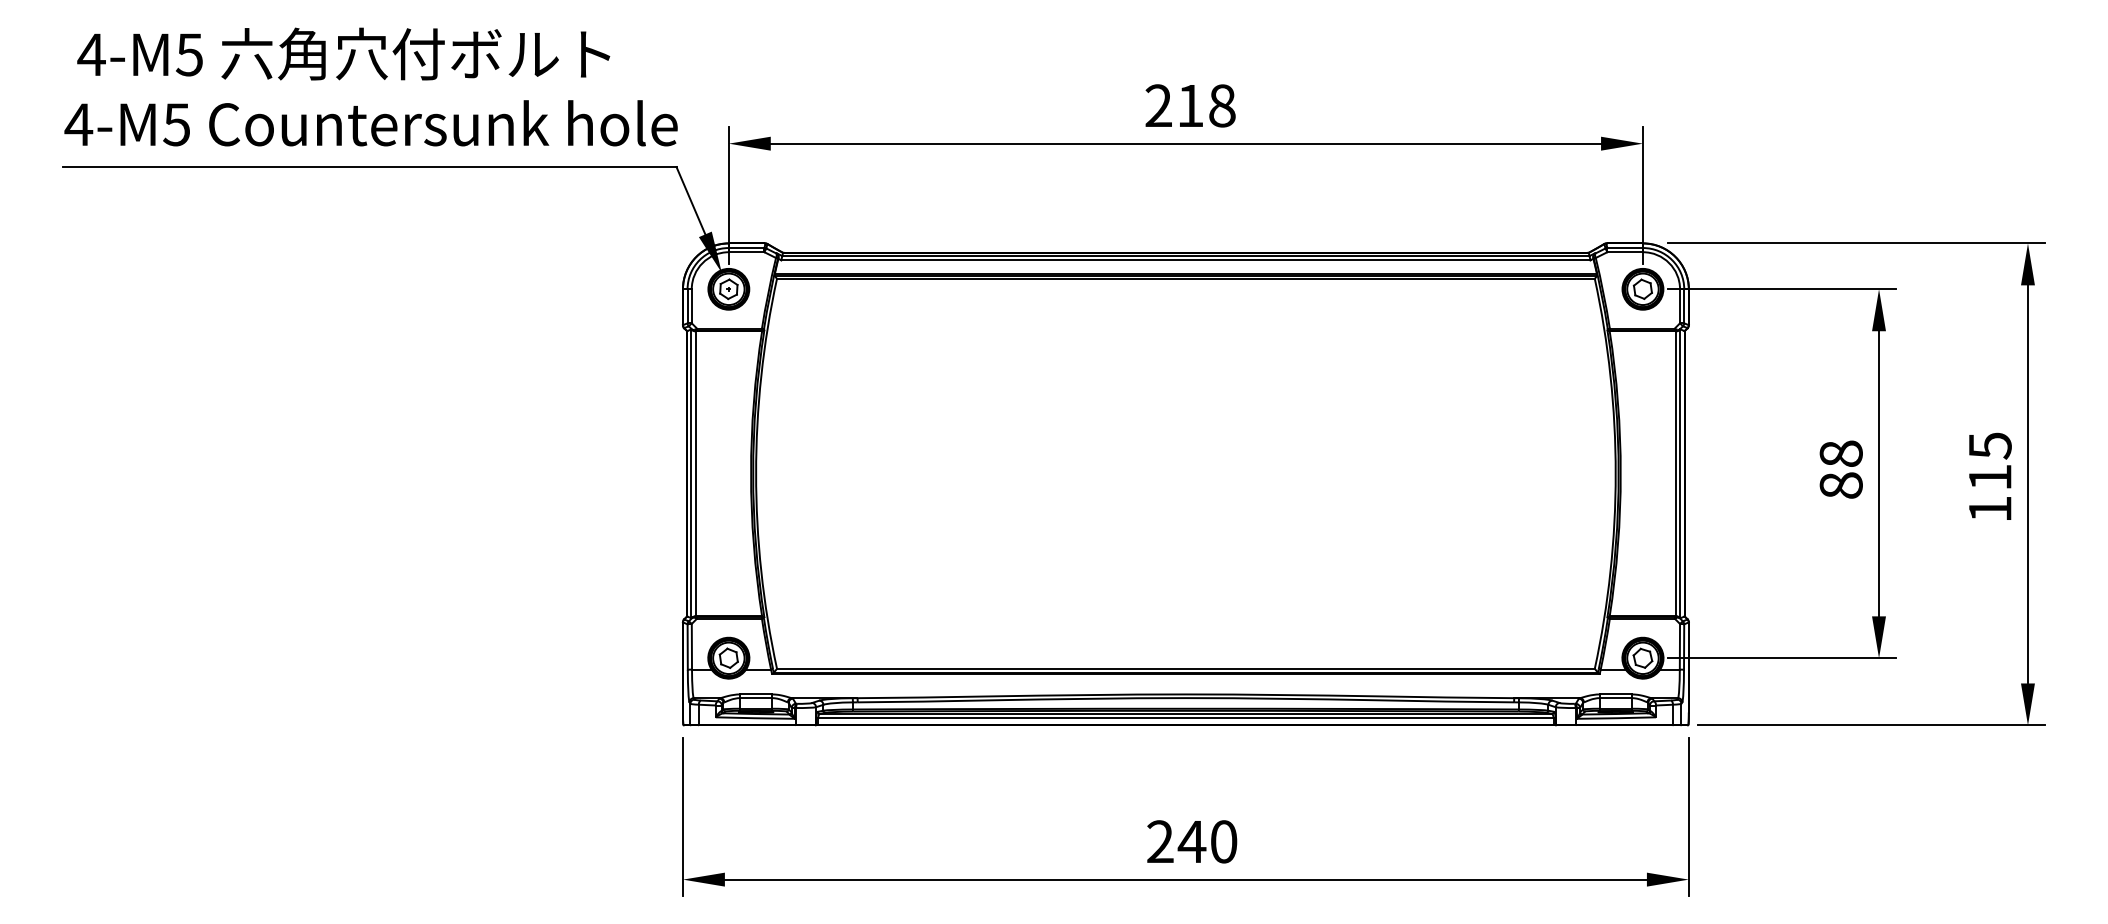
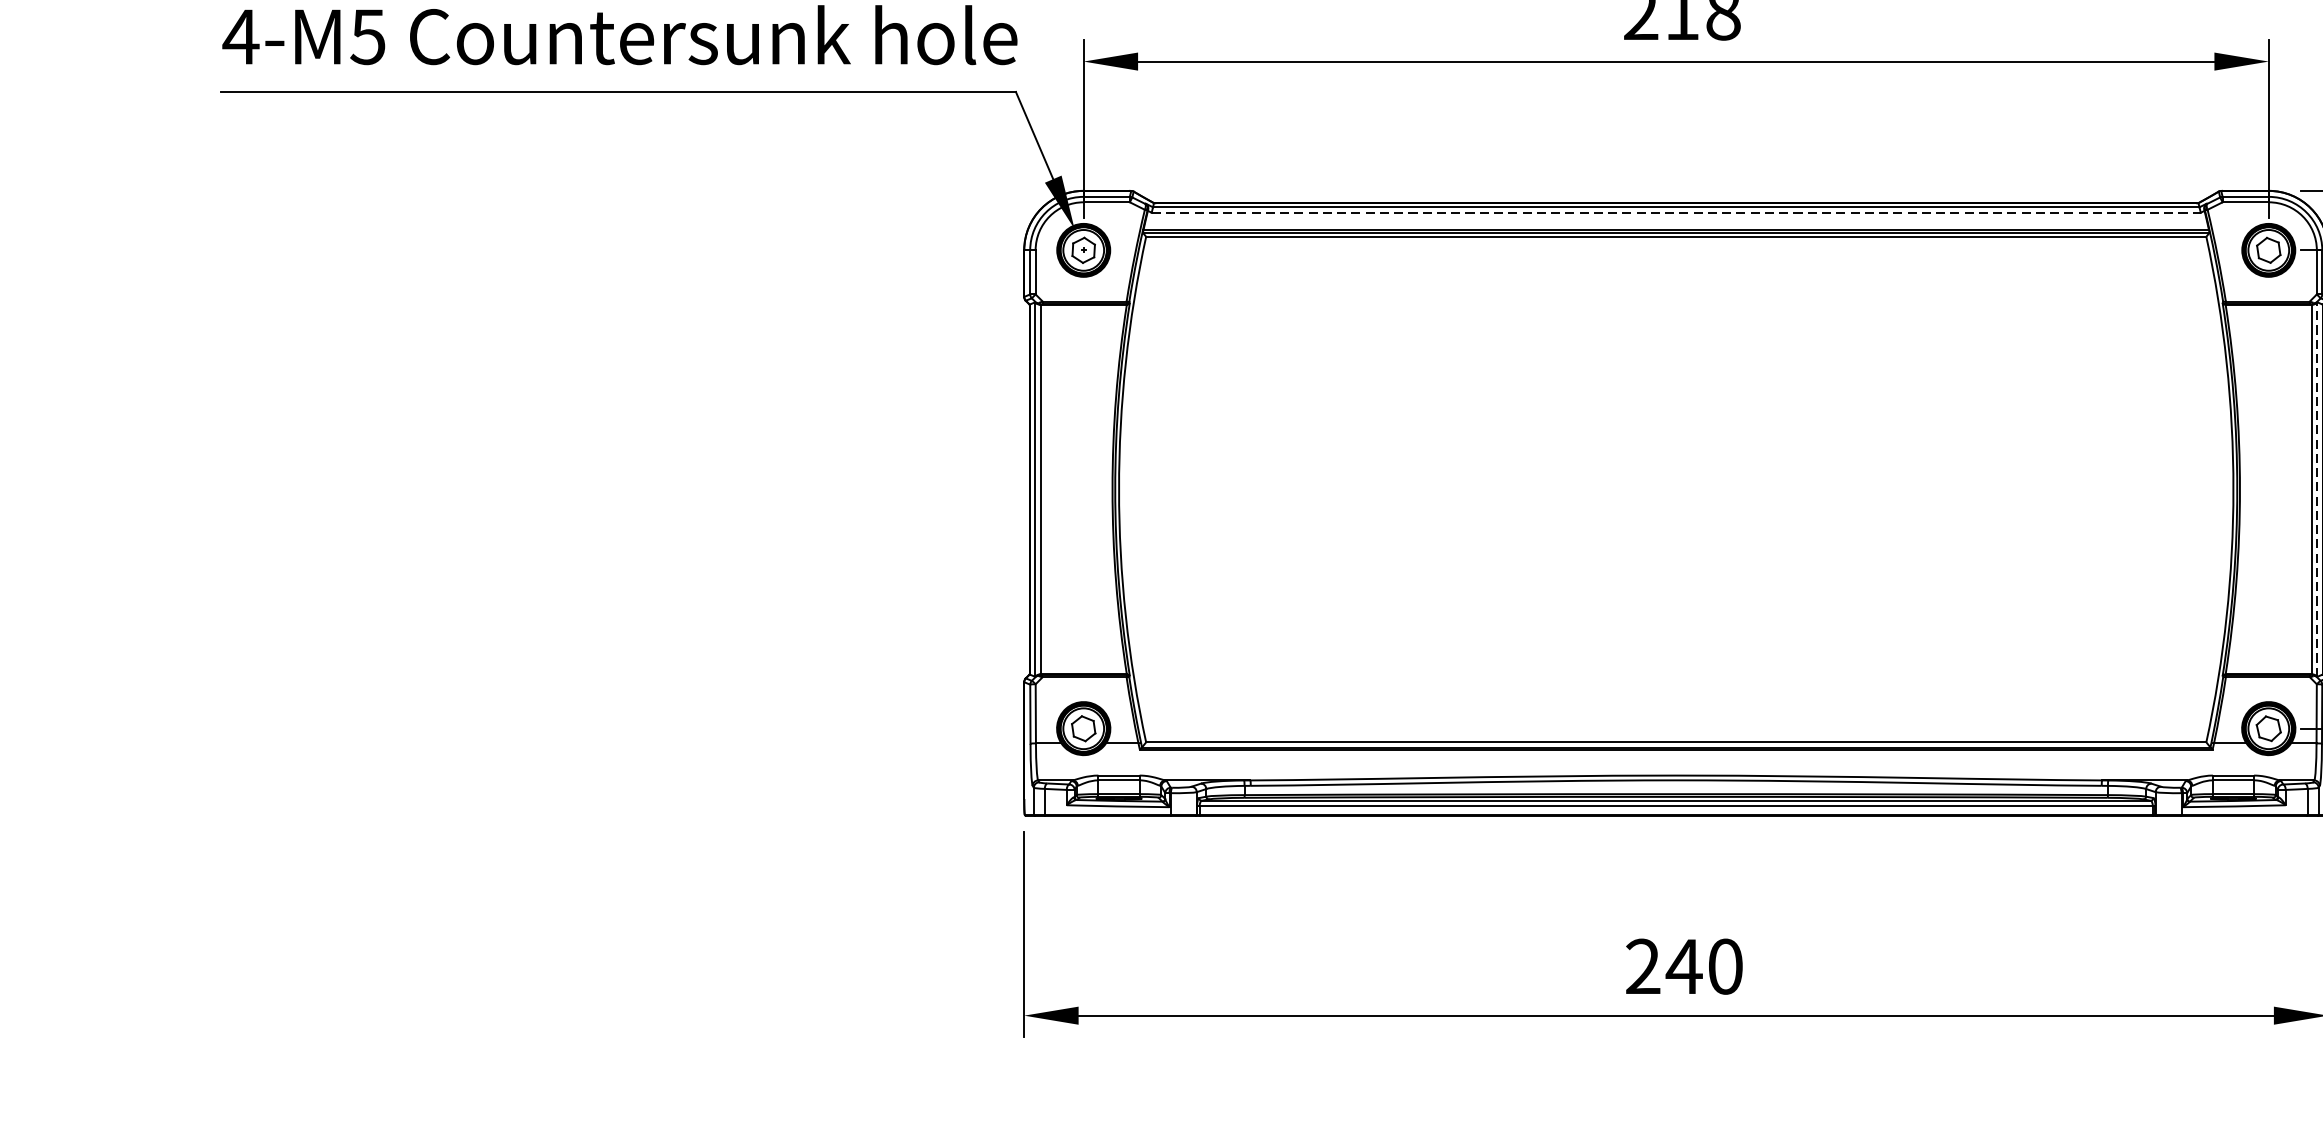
line: (1185, 260) -> (1675, 213), solid -> dashed
line: (1680, 473) -> (2317, 489), solid -> dashed

